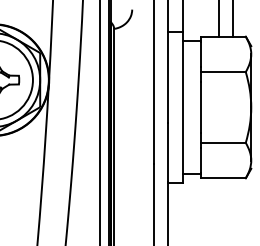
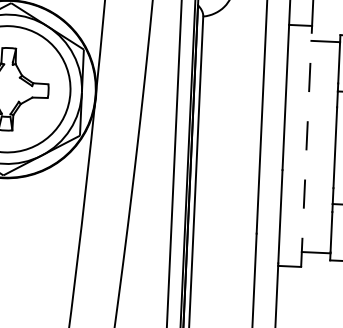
line: (182, 107) -> (306, 146), solid -> dashed

